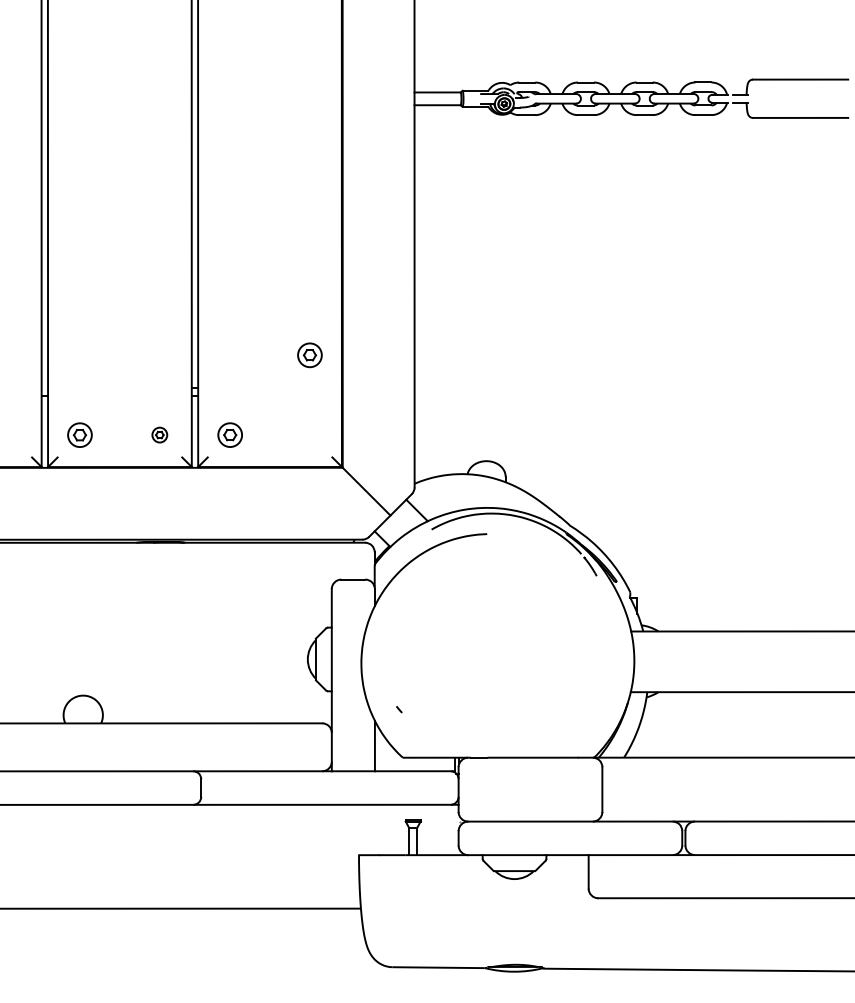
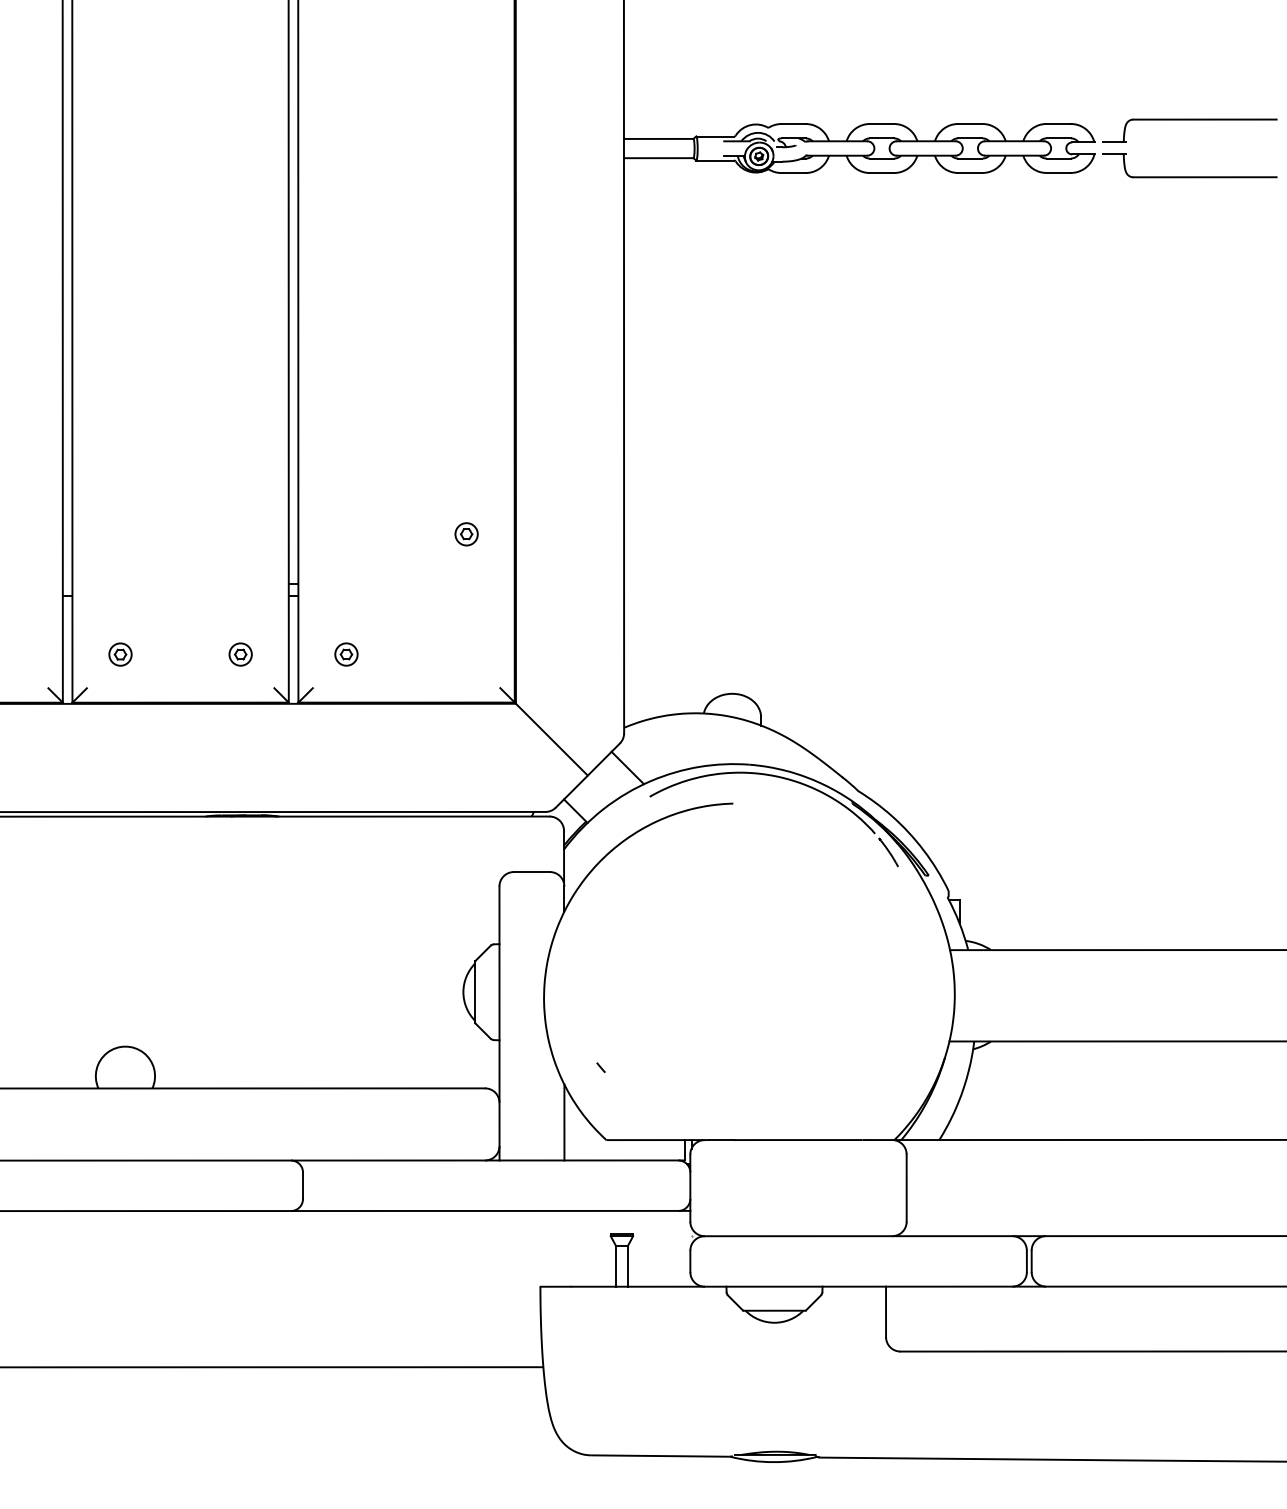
part: (309, 354) -> (465, 533), size x0.62
part: (79, 434) -> (119, 653), size x0.62
part: (229, 434) -> (345, 653), size x0.62

